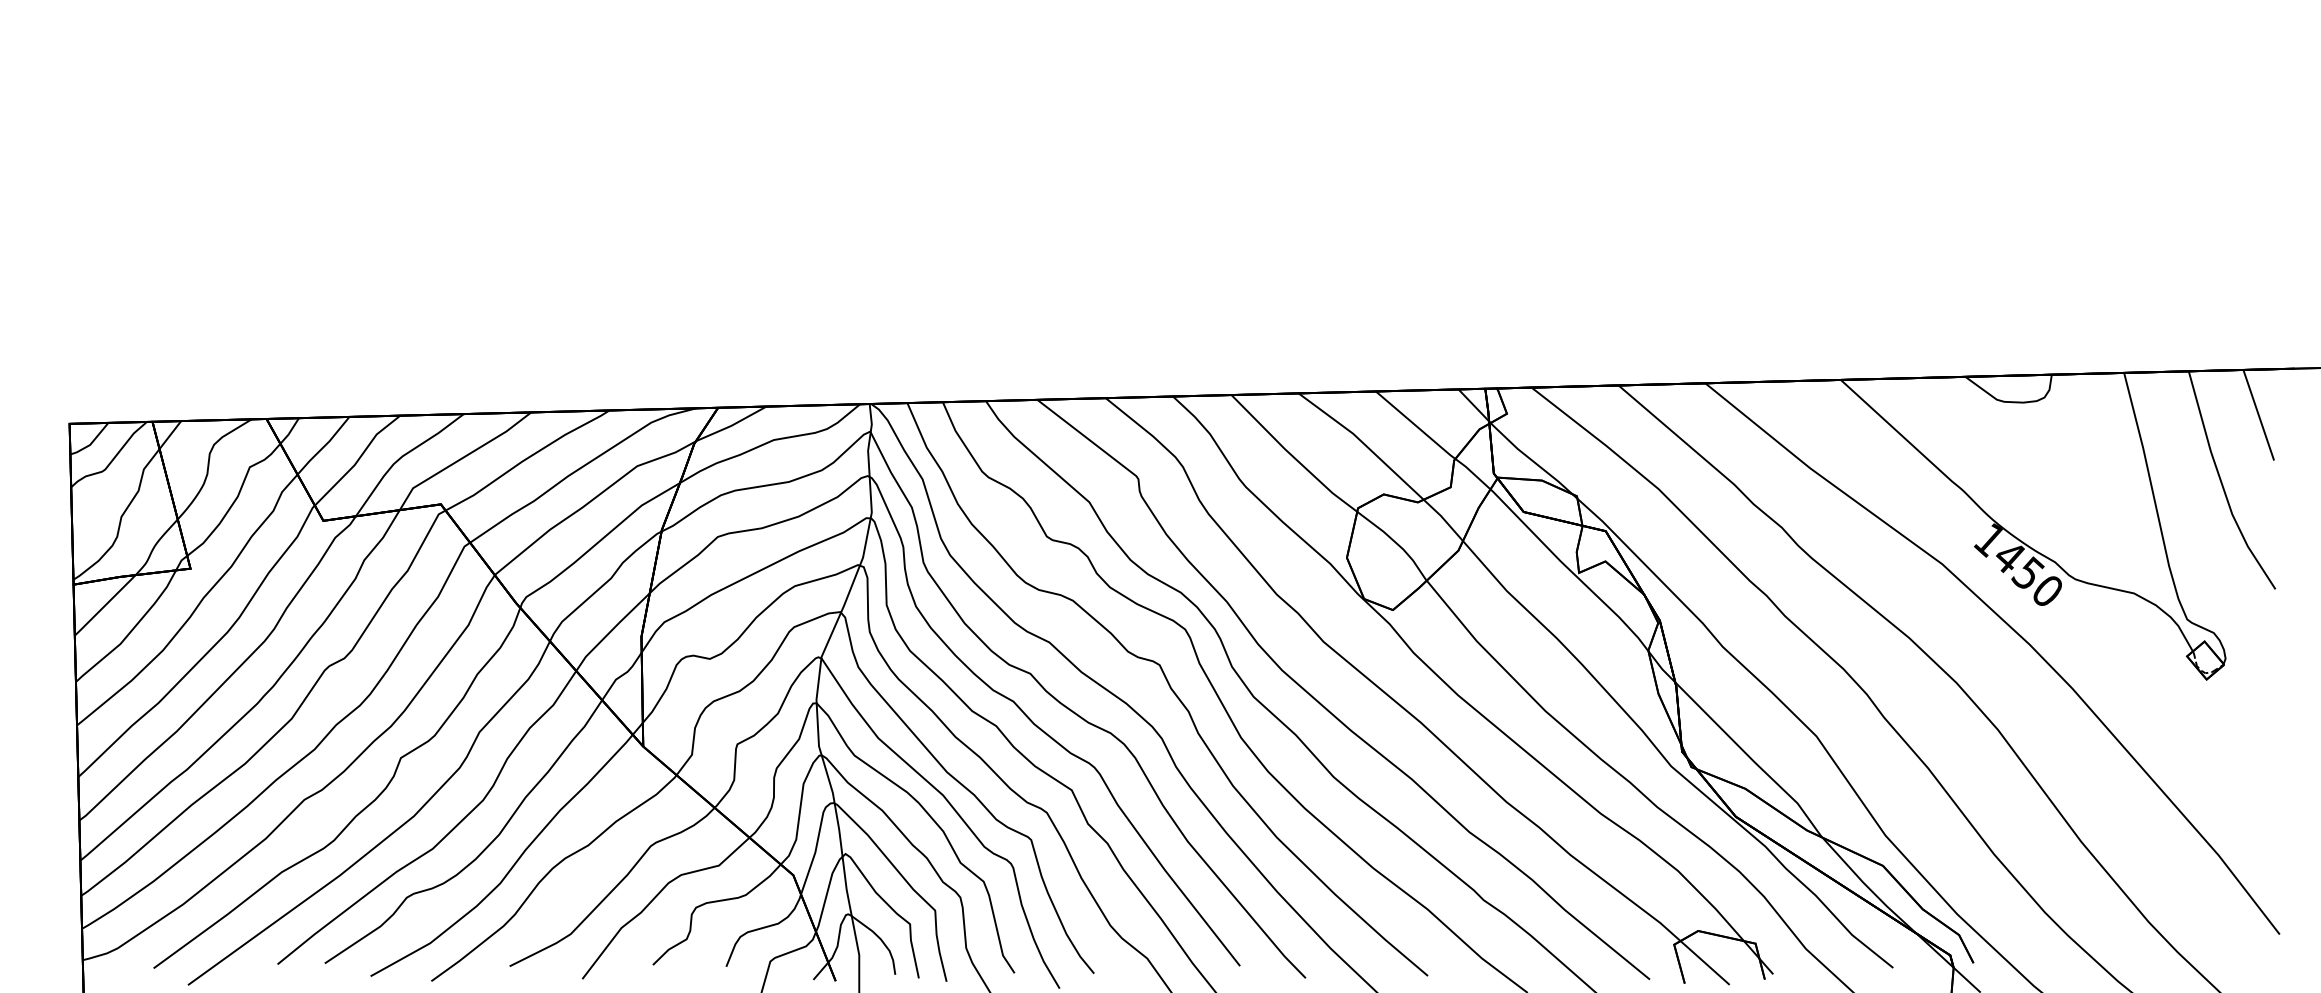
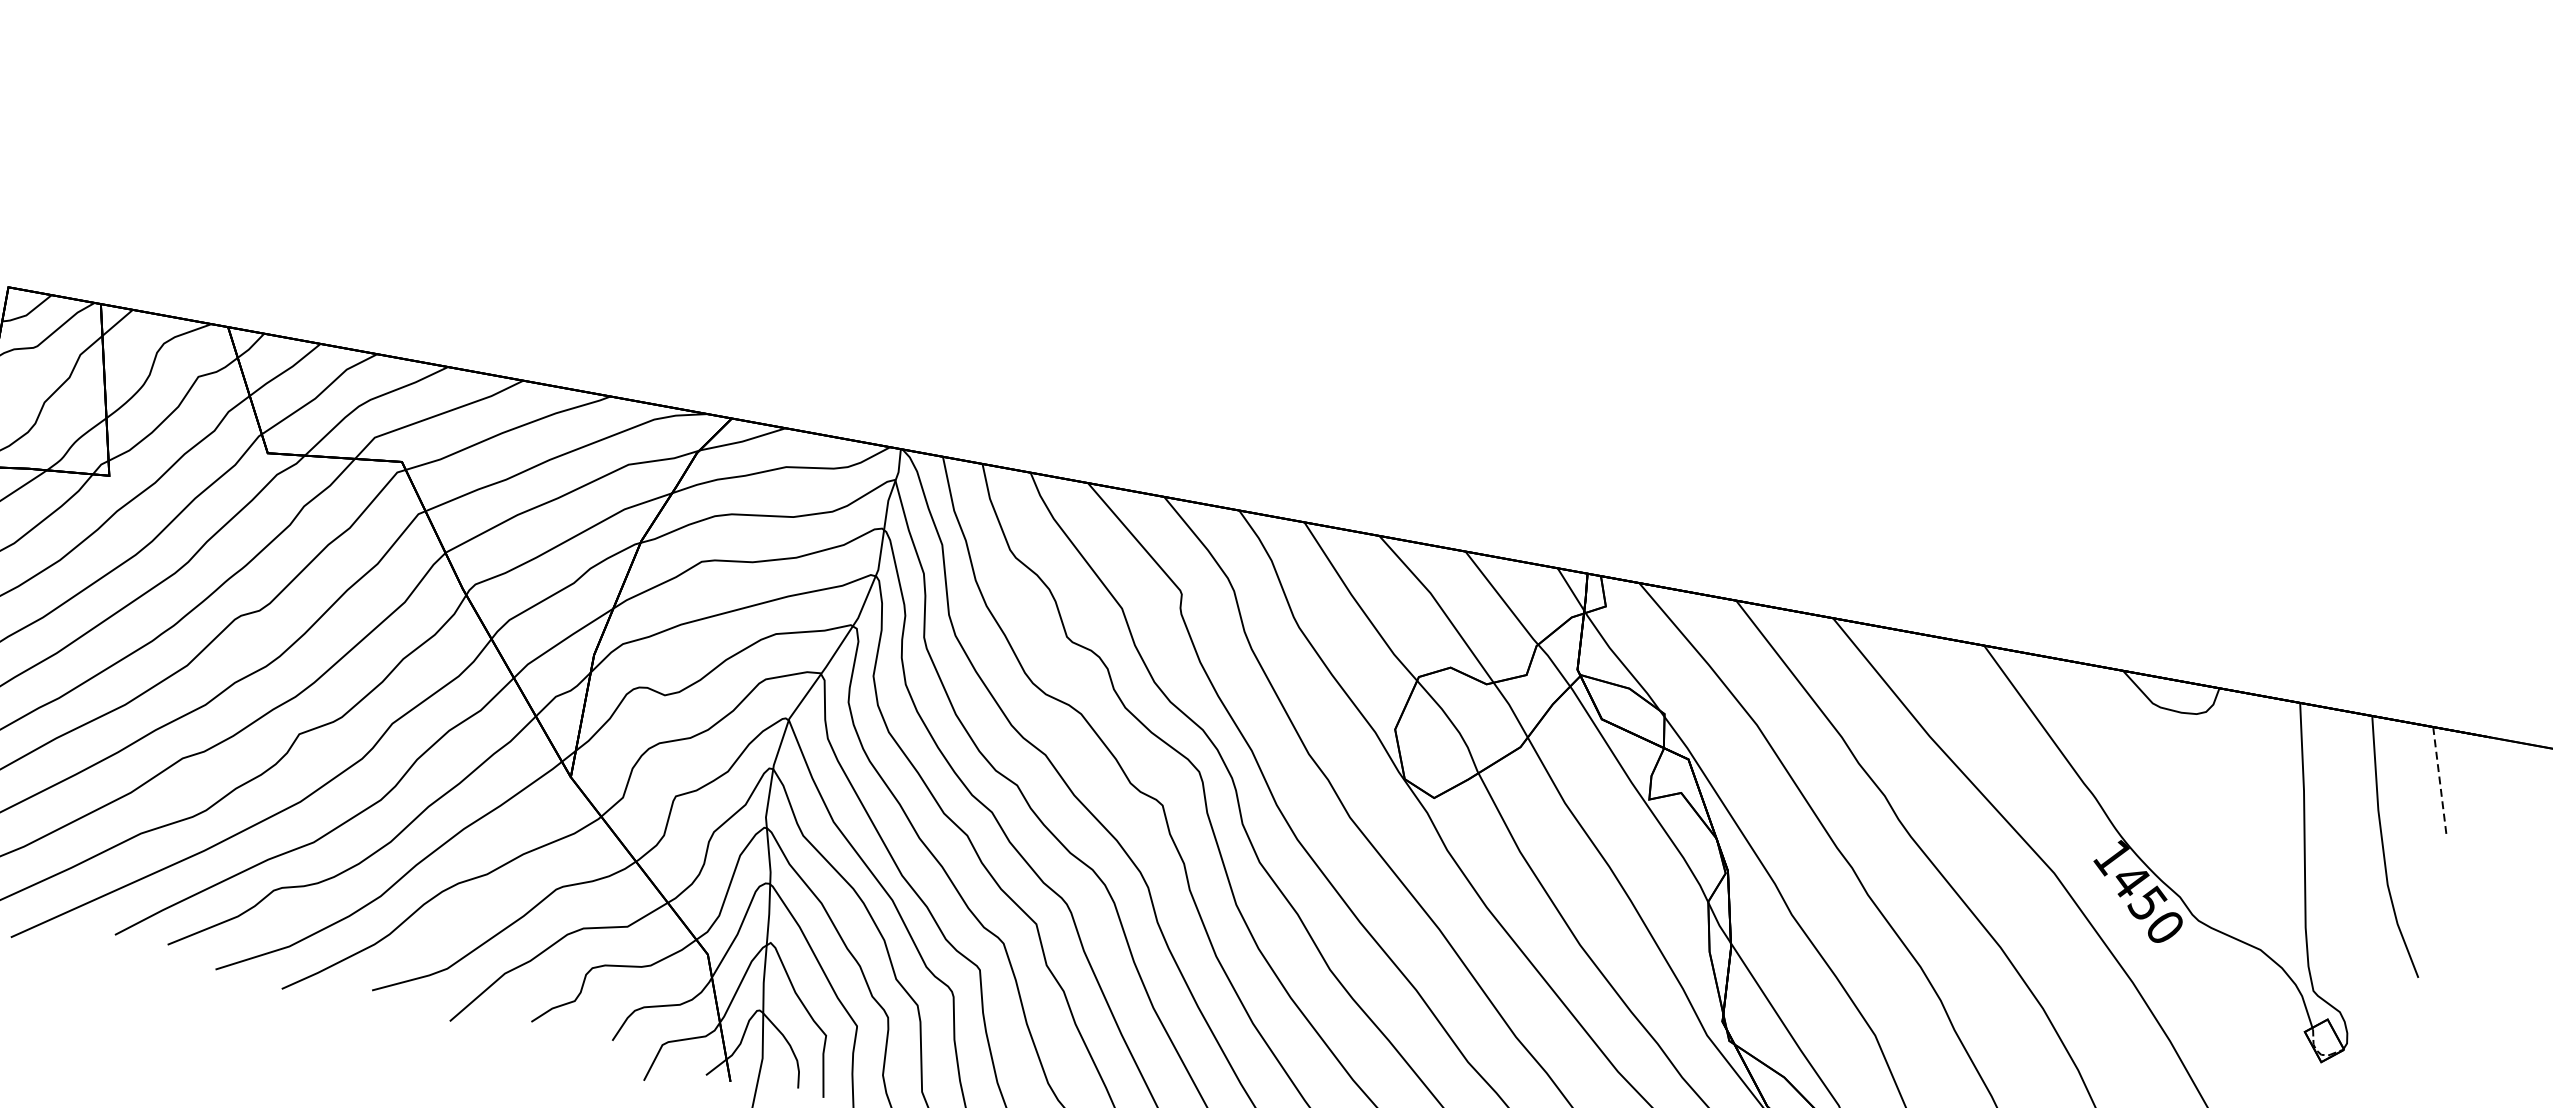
line: (2258, 415) -> (2439, 781), solid -> dashed

